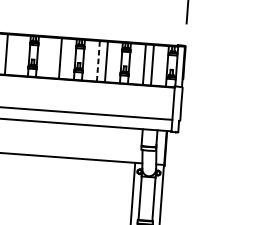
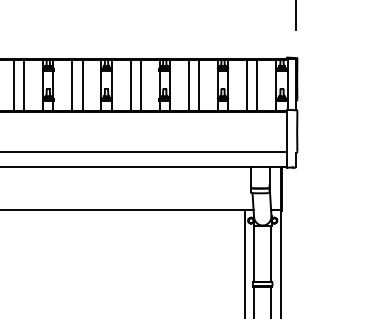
line: (14, 55) -> (82, 85), added
line: (52, 57) -> (130, 85), added
line: (98, 61) -> (188, 85), dashed -> solid

